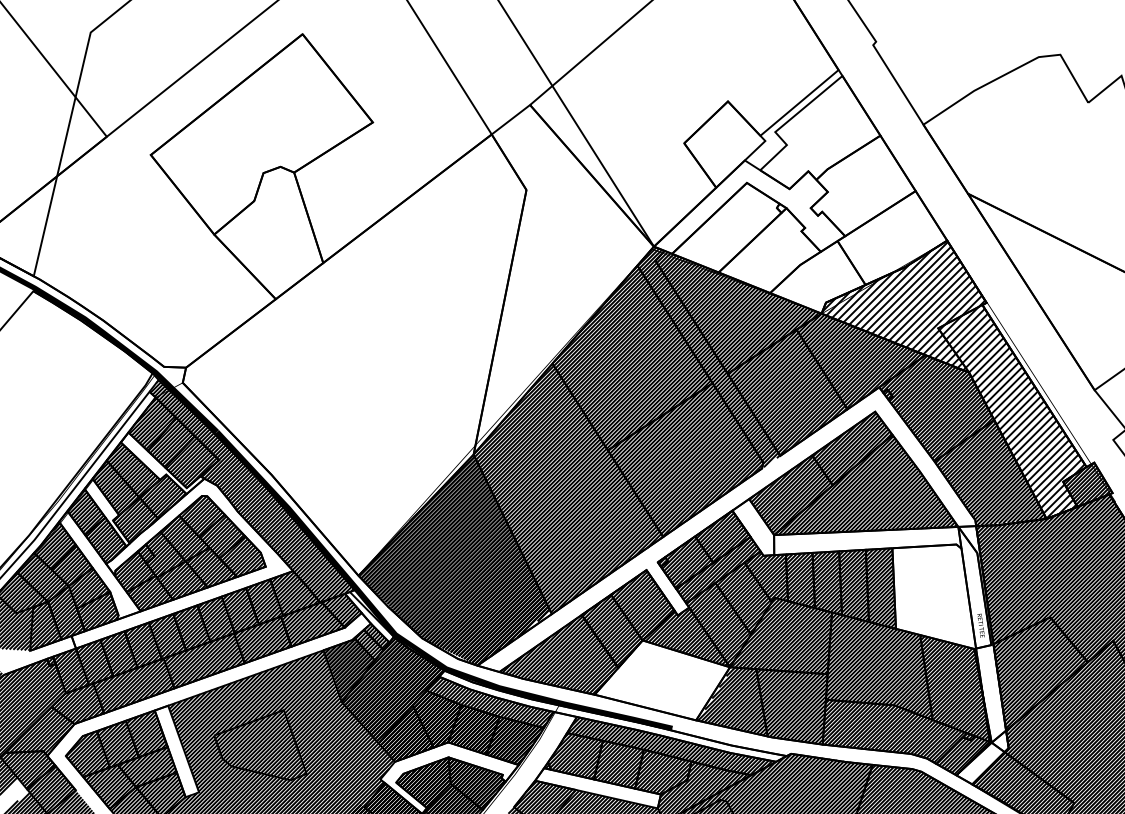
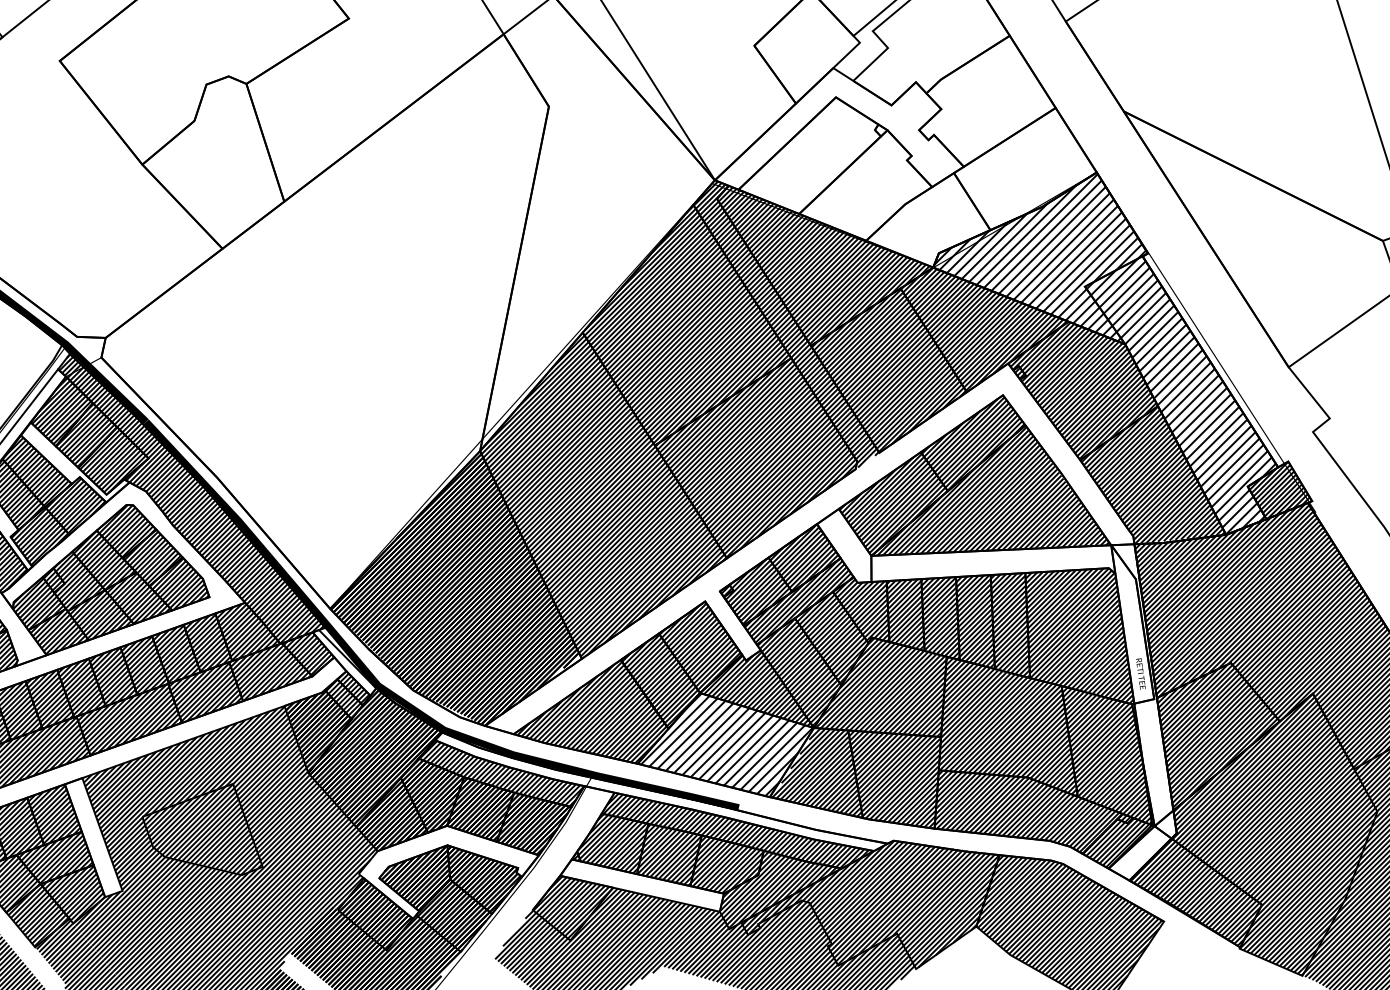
hatch: (933, 596) -> (1078, 635), added
hatch: (663, 679) -> (727, 743), added

